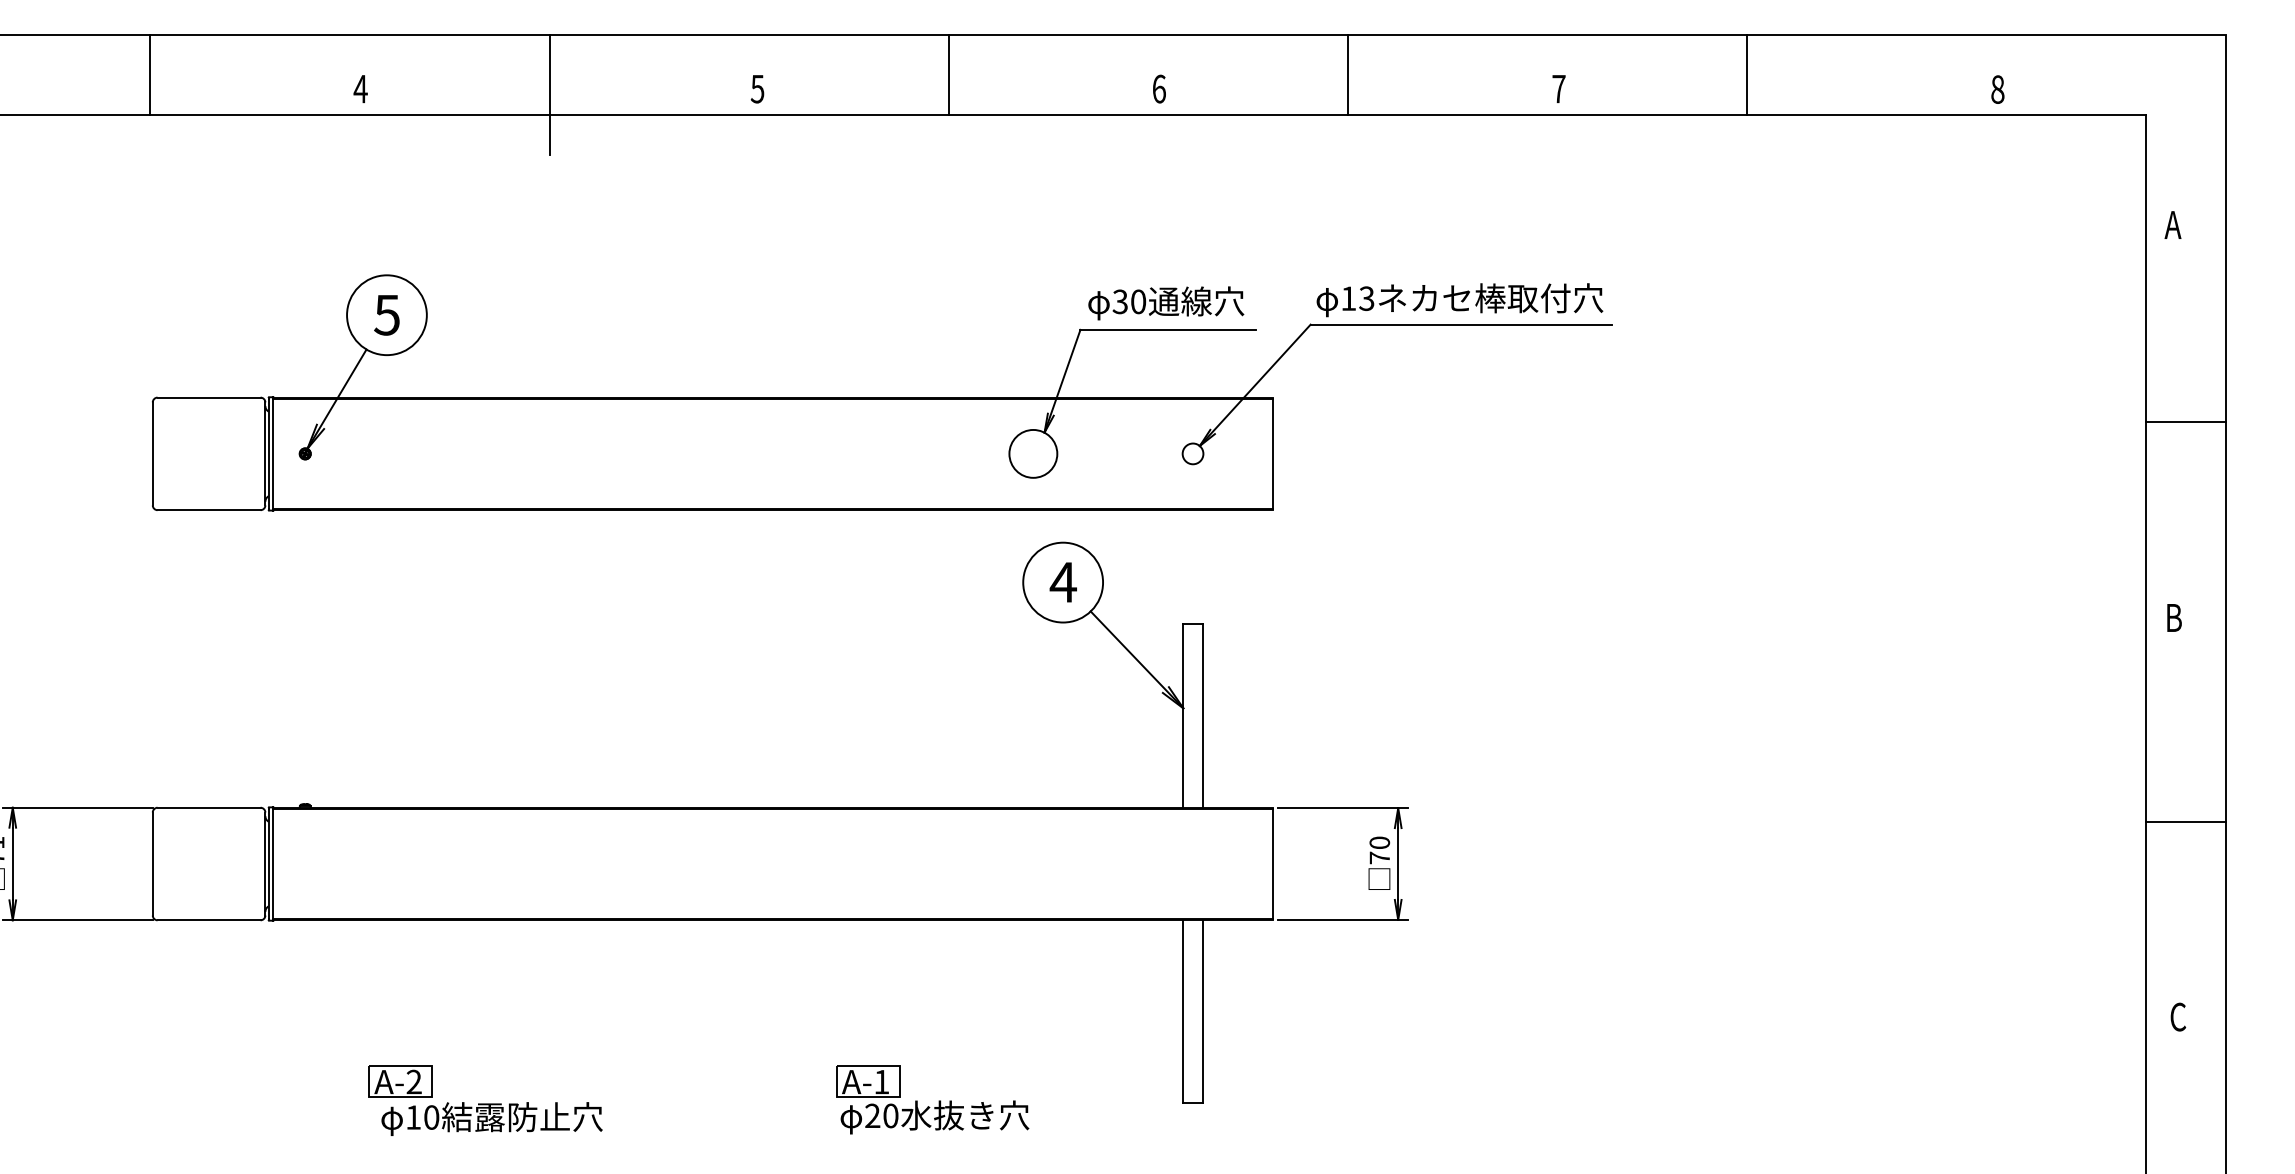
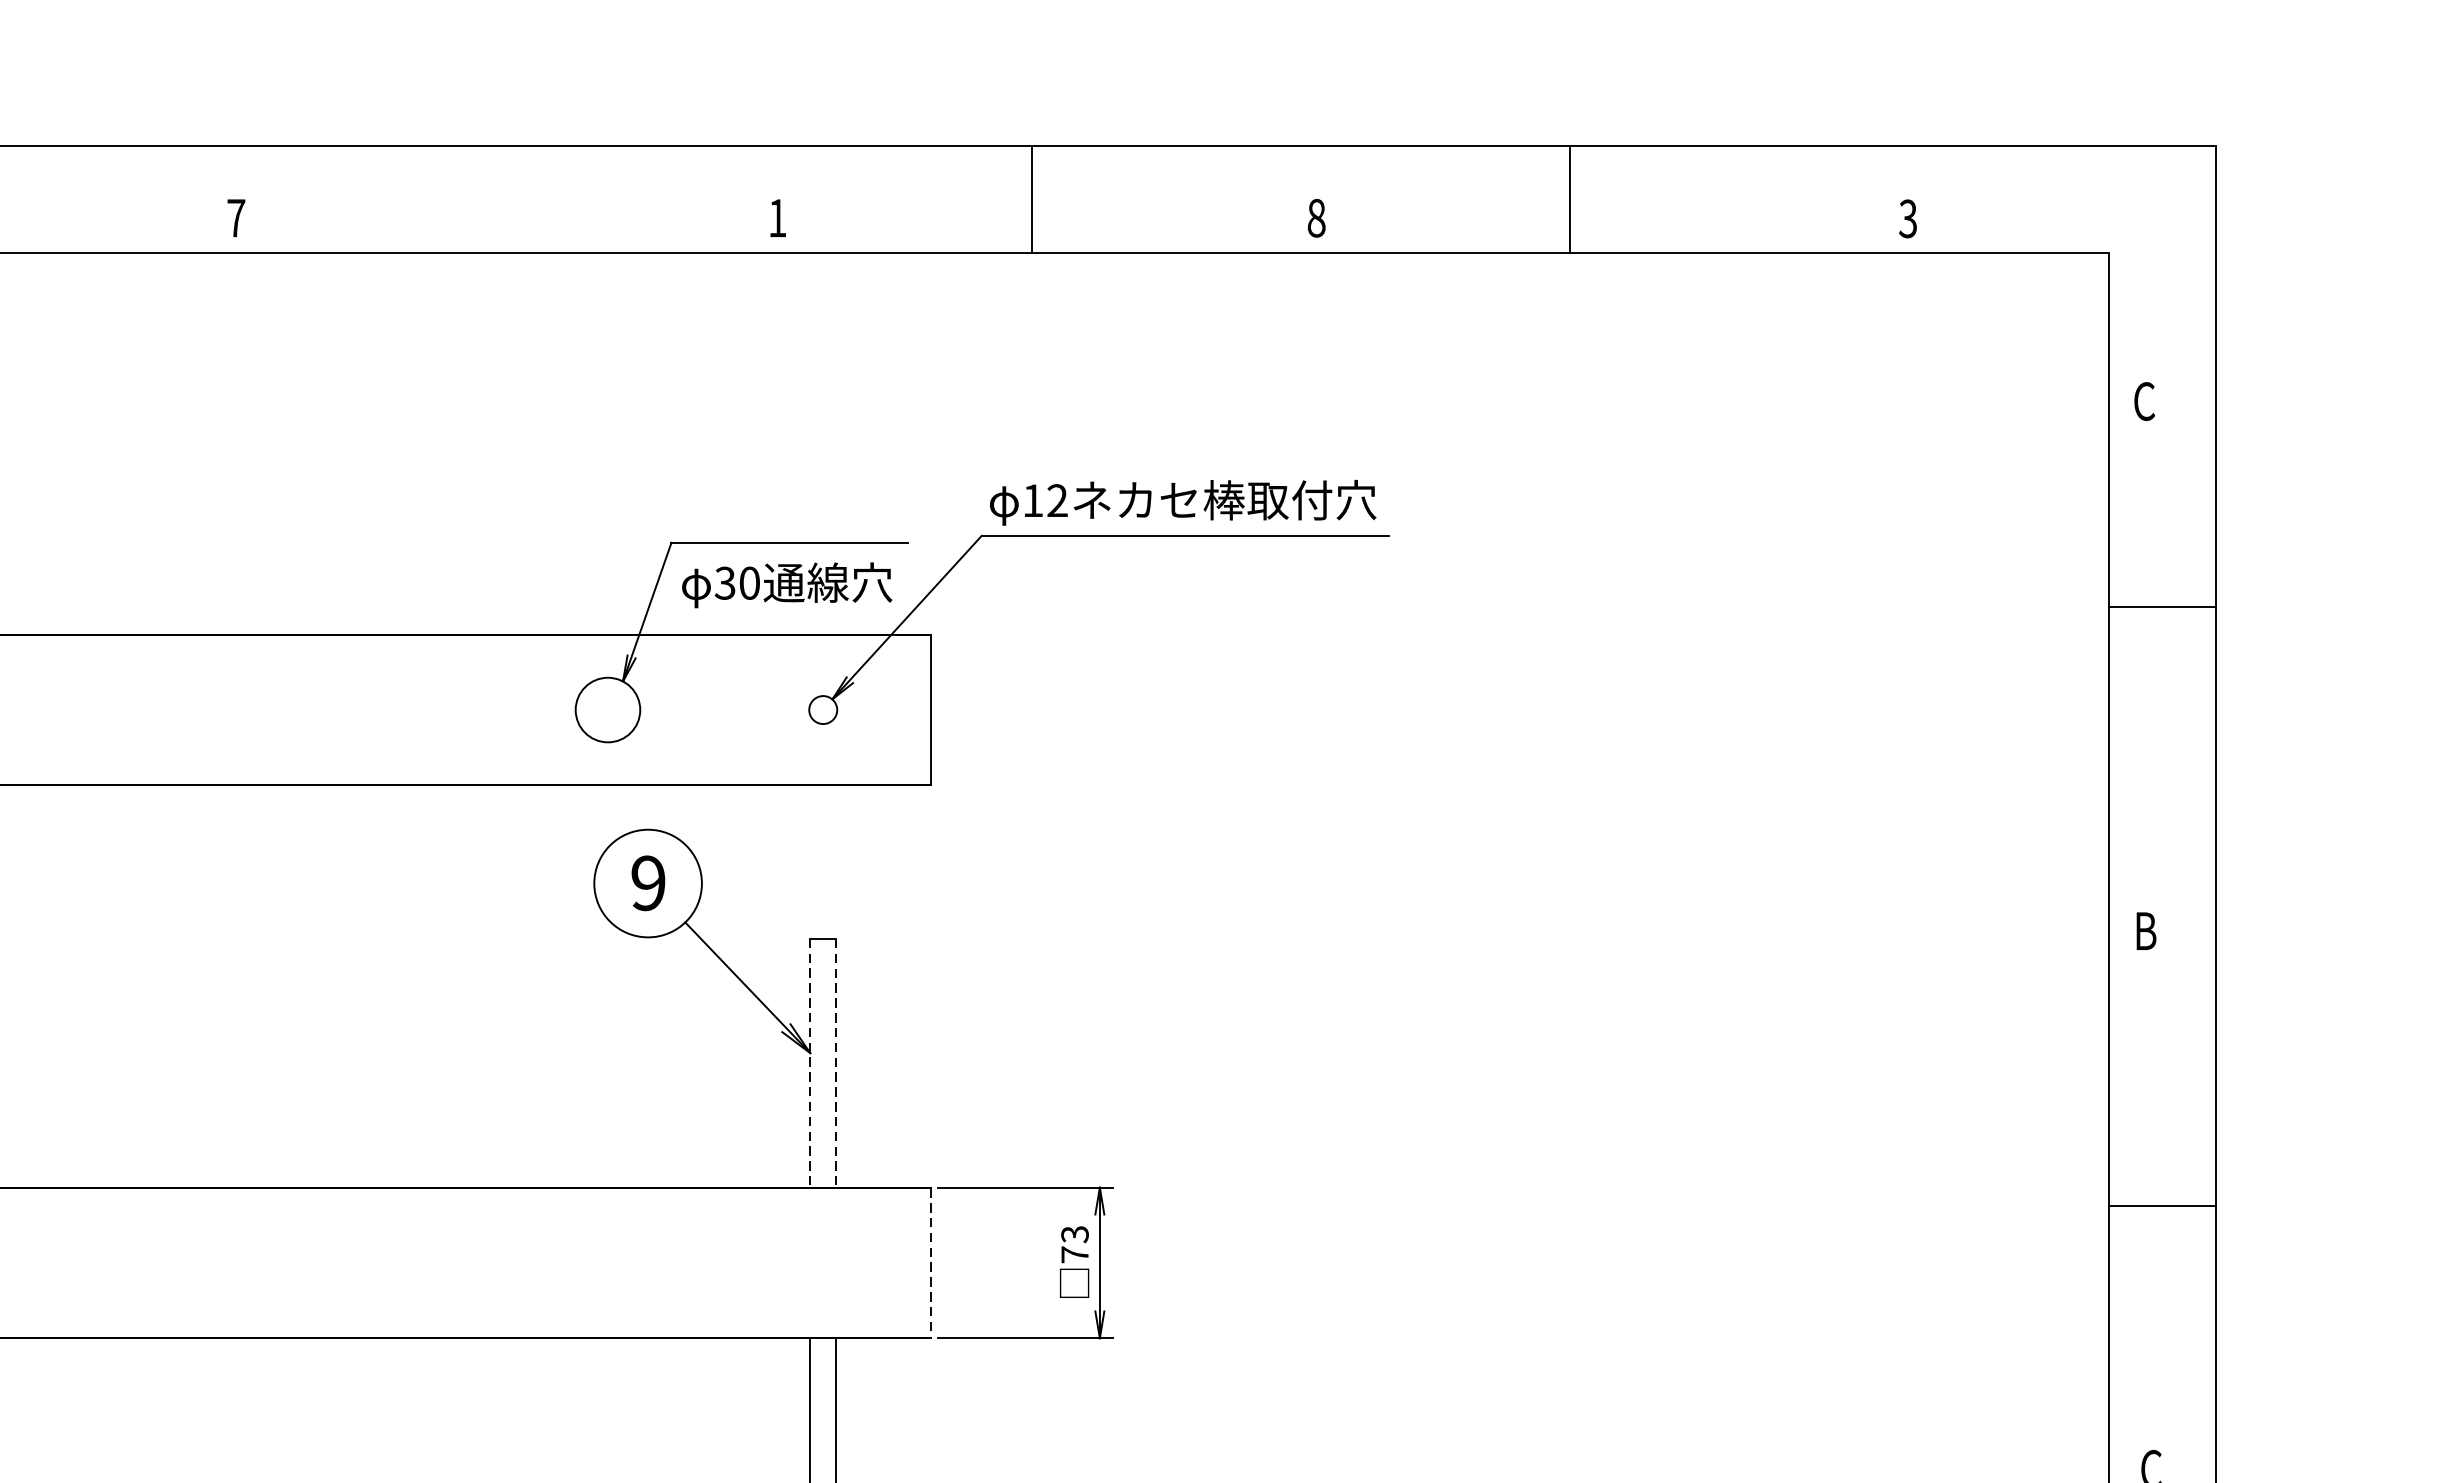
line: (948, 75) -> (493, 199), removed
text: (1159, 88) -> (778, 217), 6 -> 1
text: (1558, 88) -> (1315, 217), 7 -> 8
text: (757, 89) -> (236, 218), 5 -> 7
text: (1997, 89) -> (1907, 218), 8 -> 3
text: (2172, 224) -> (2143, 400), A -> C
text: (1366, 299) -> (1057, 501), 13 -> 12
text: (1166, 303) -> (787, 585), moved
line: (2186, 422) -> (2162, 607), moved
text: (1062, 582) -> (647, 883), 4 -> 9
line: (1183, 714) -> (810, 1061), solid -> dashed
line: (1202, 715) -> (835, 1062), solid -> dashed
text: (1379, 842) -> (1074, 1233), 70 -> 73
line: (1272, 864) -> (930, 1263), solid -> dashed

